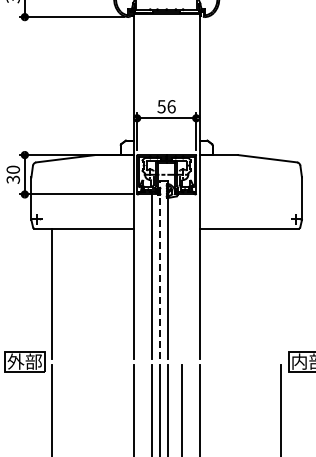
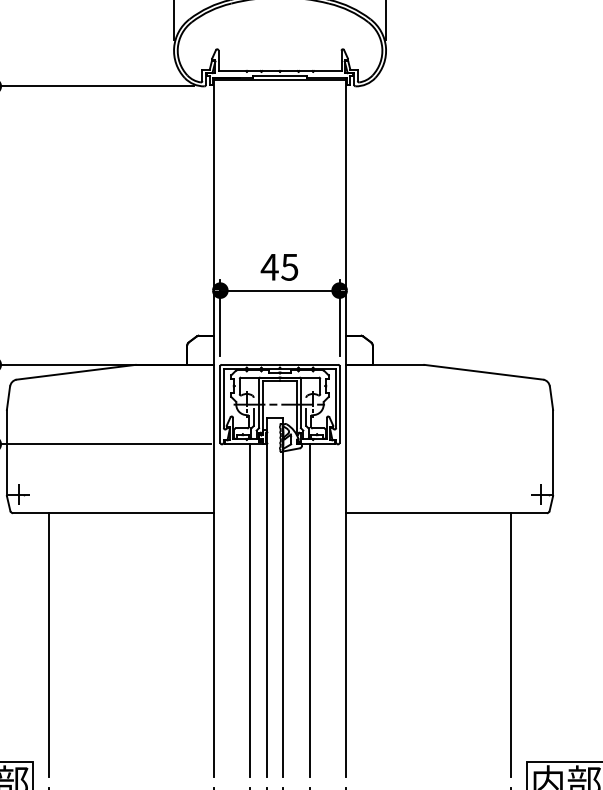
text: (166, 106) -> (279, 266), 56 -> 45
line: (160, 270) -> (267, 597), dashed -> solid
line: (181, 276) -> (309, 609), added
line: (280, 293) -> (509, 644), added

